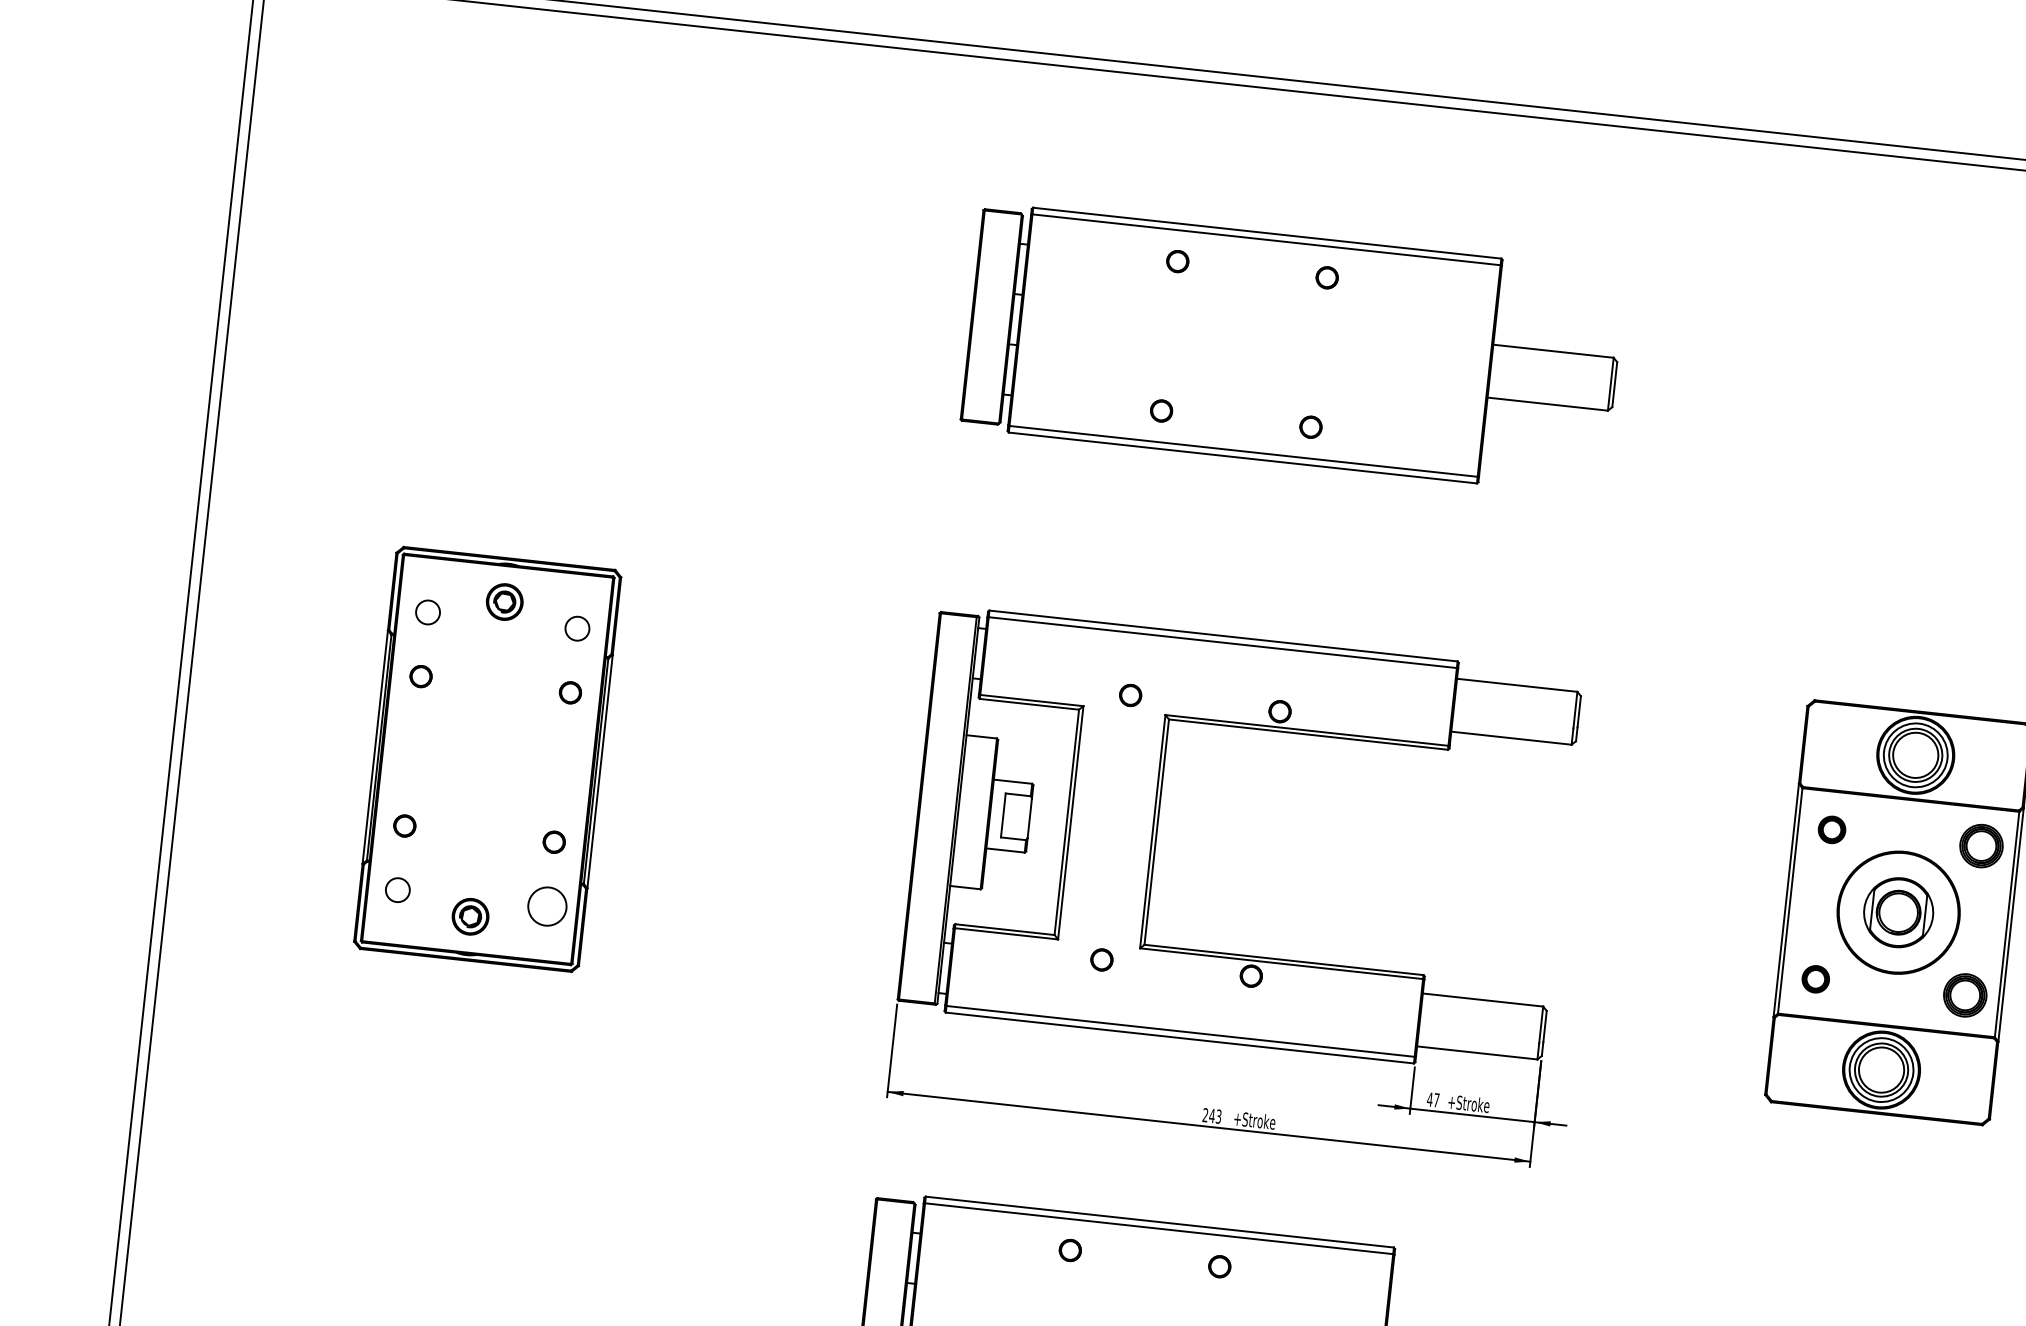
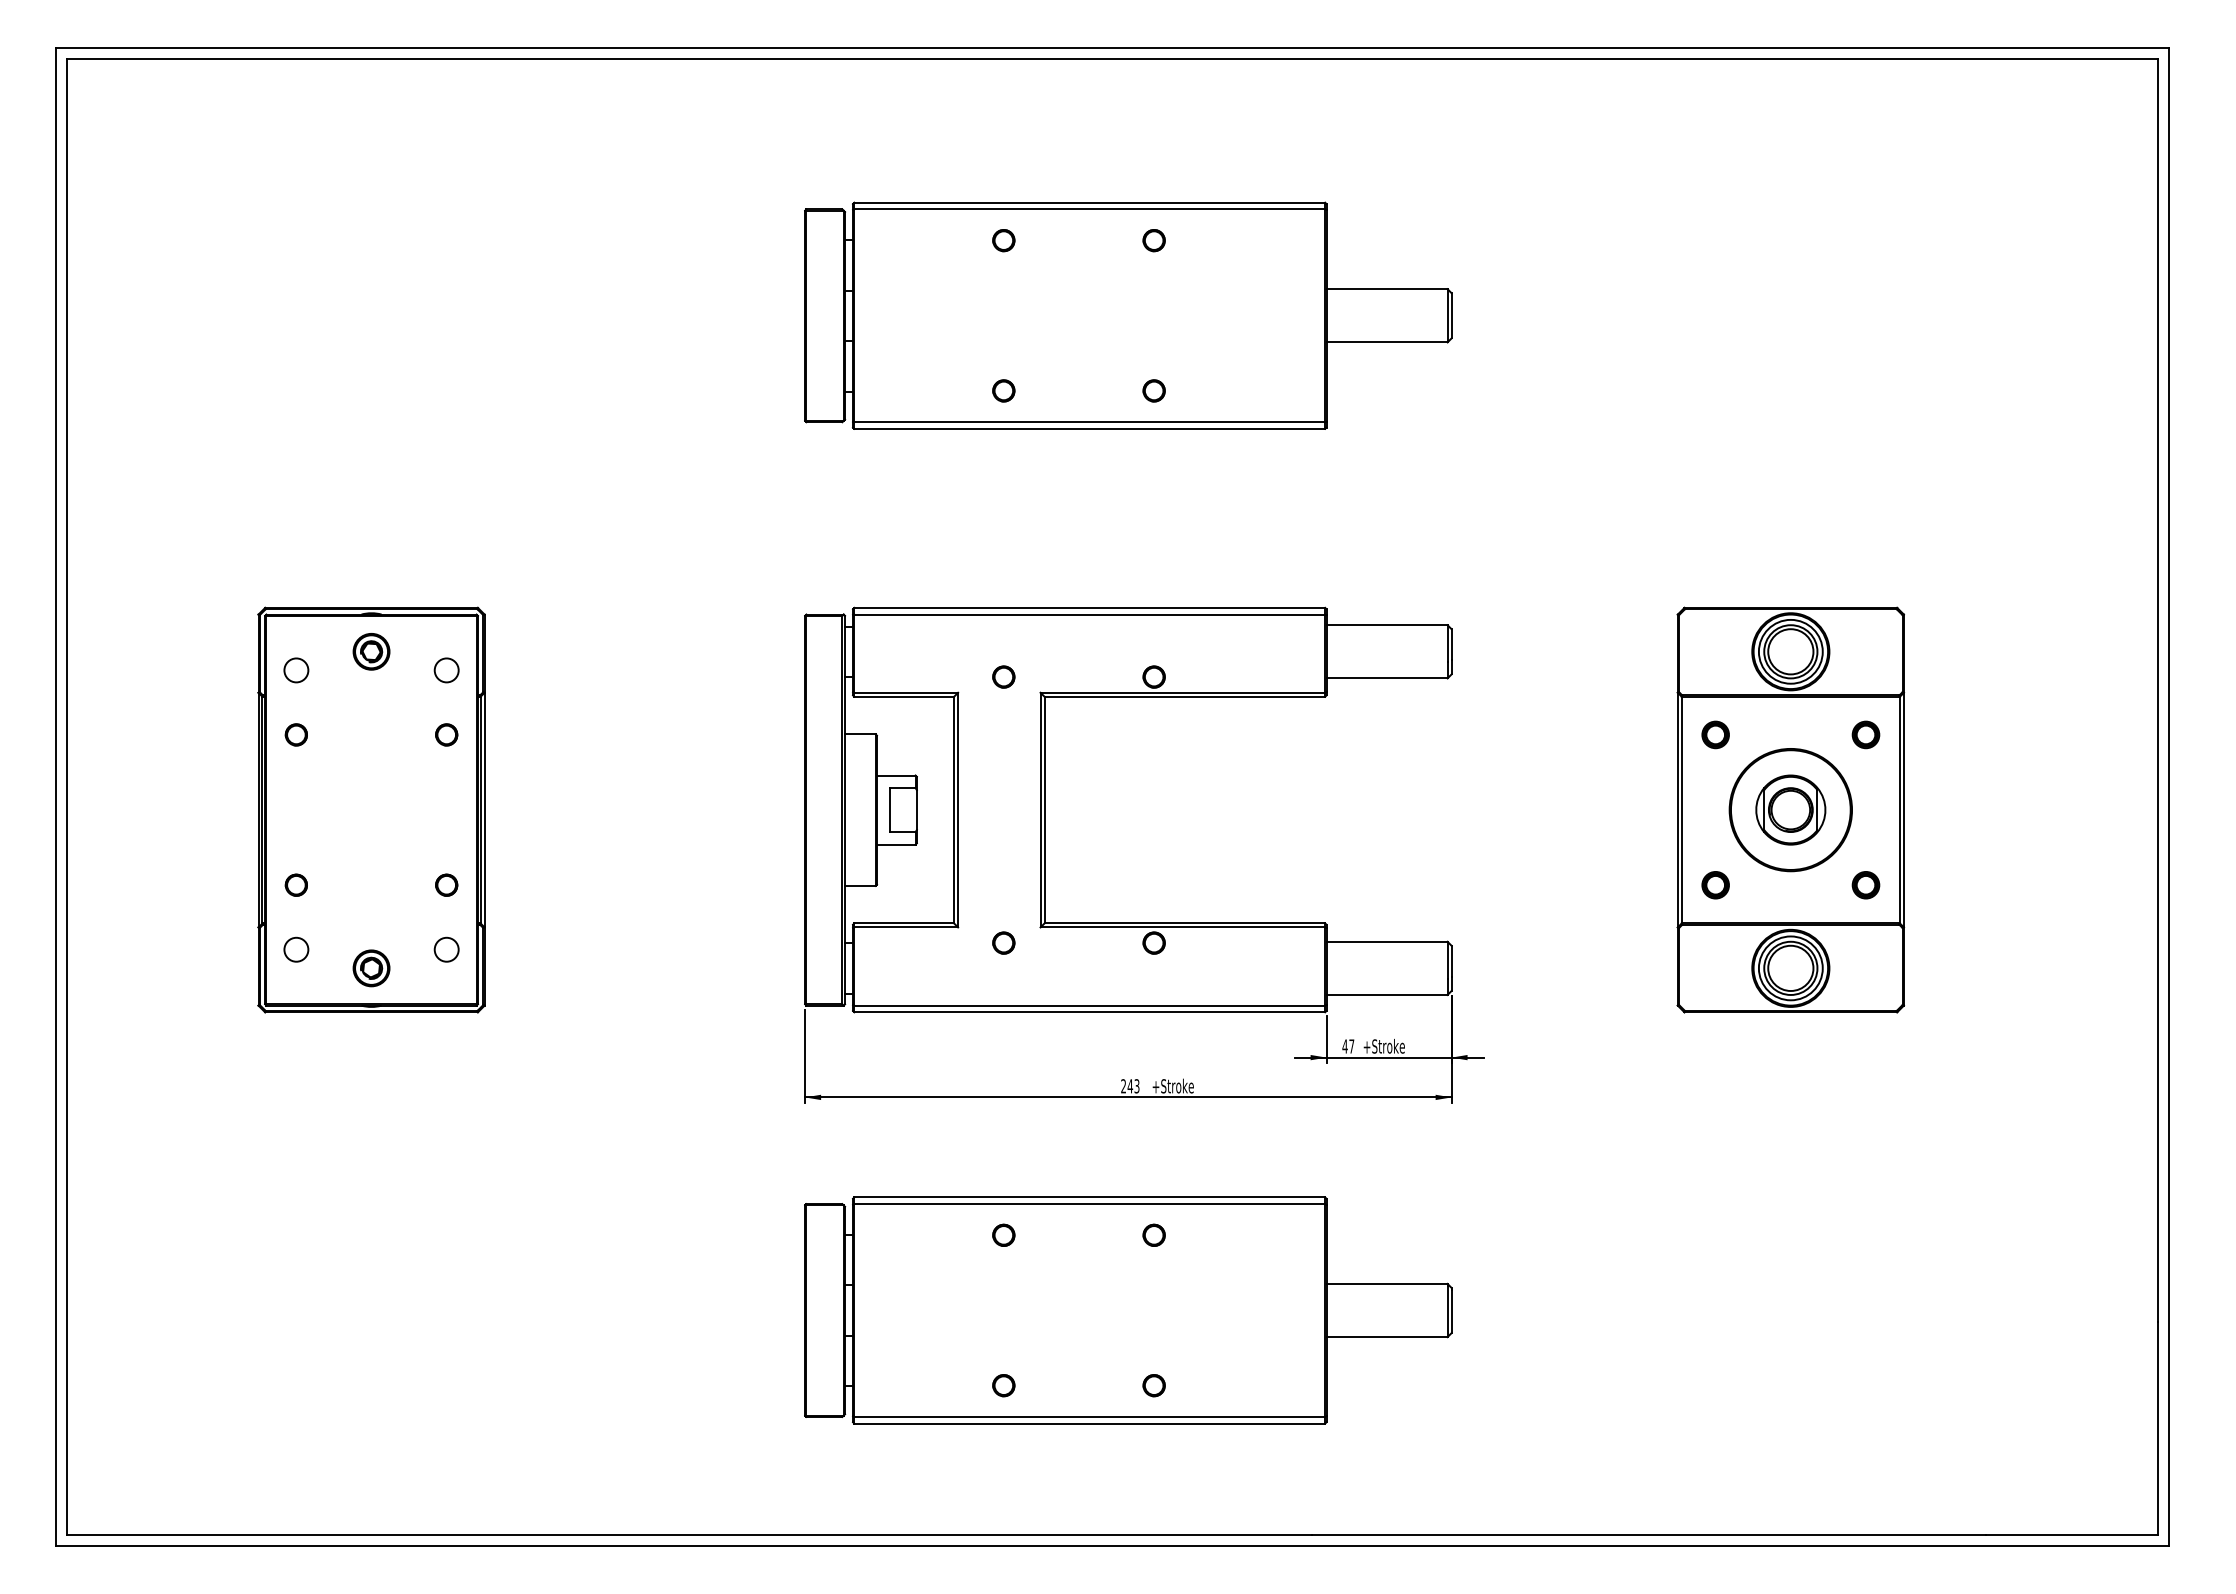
part: (1981, 845) -> (1865, 734), size x0.62
circle: (547, 906) -> (446, 949), size x0.62
part: (1964, 995) -> (1865, 885), size x0.62

